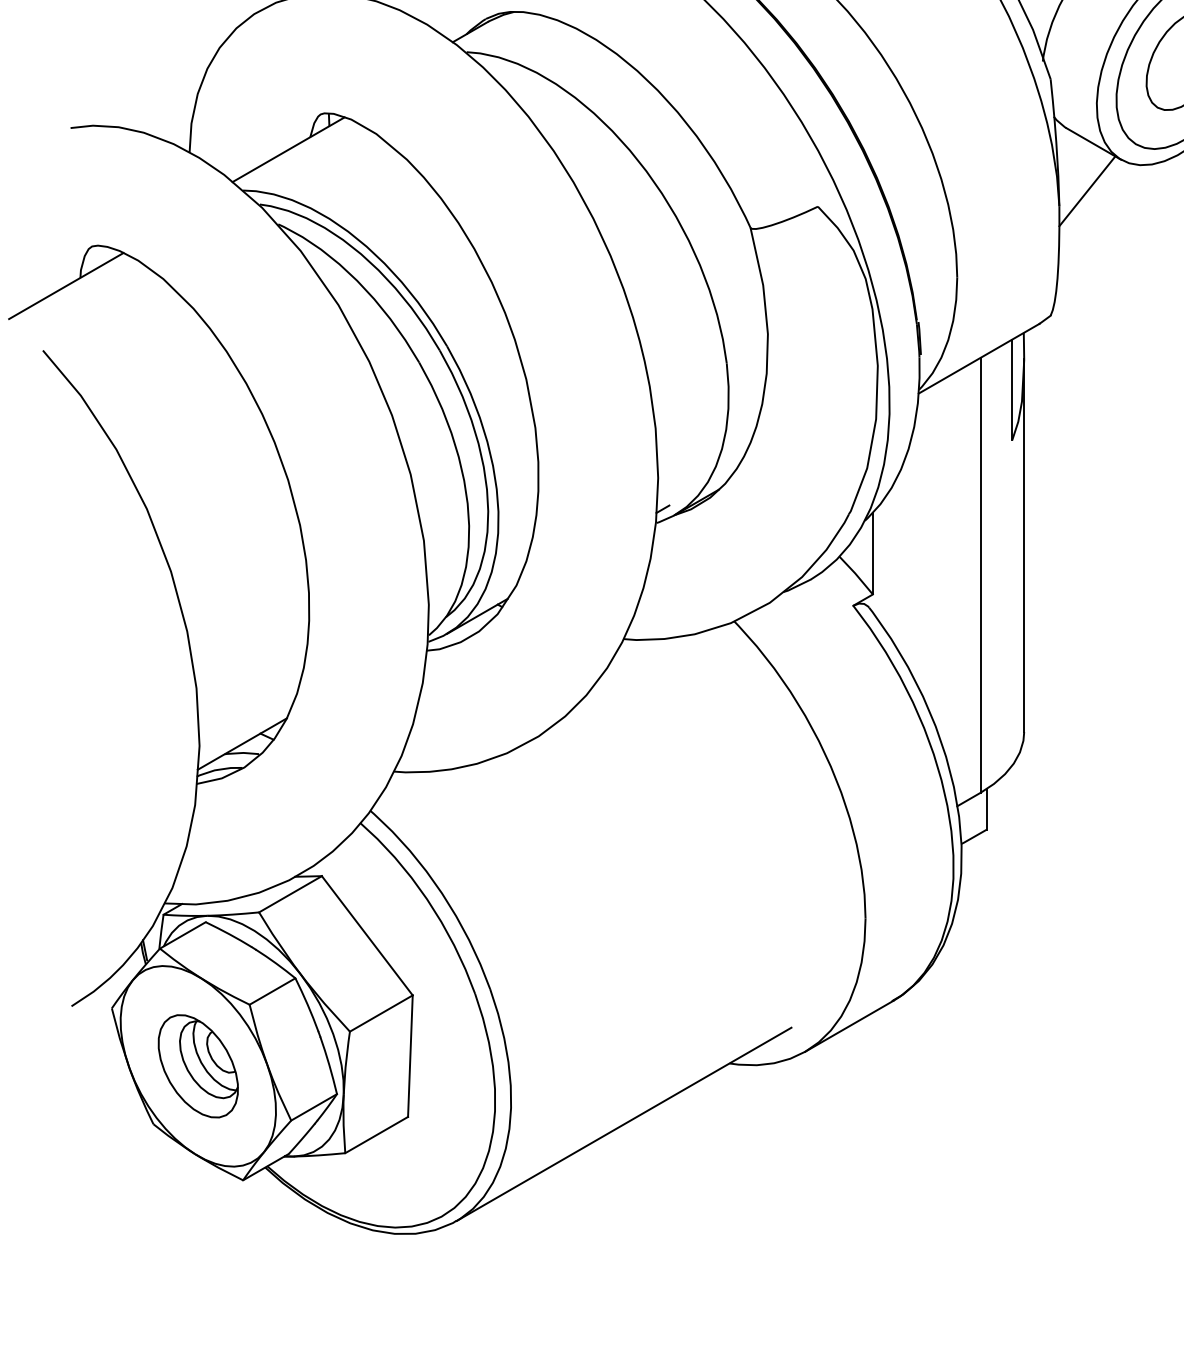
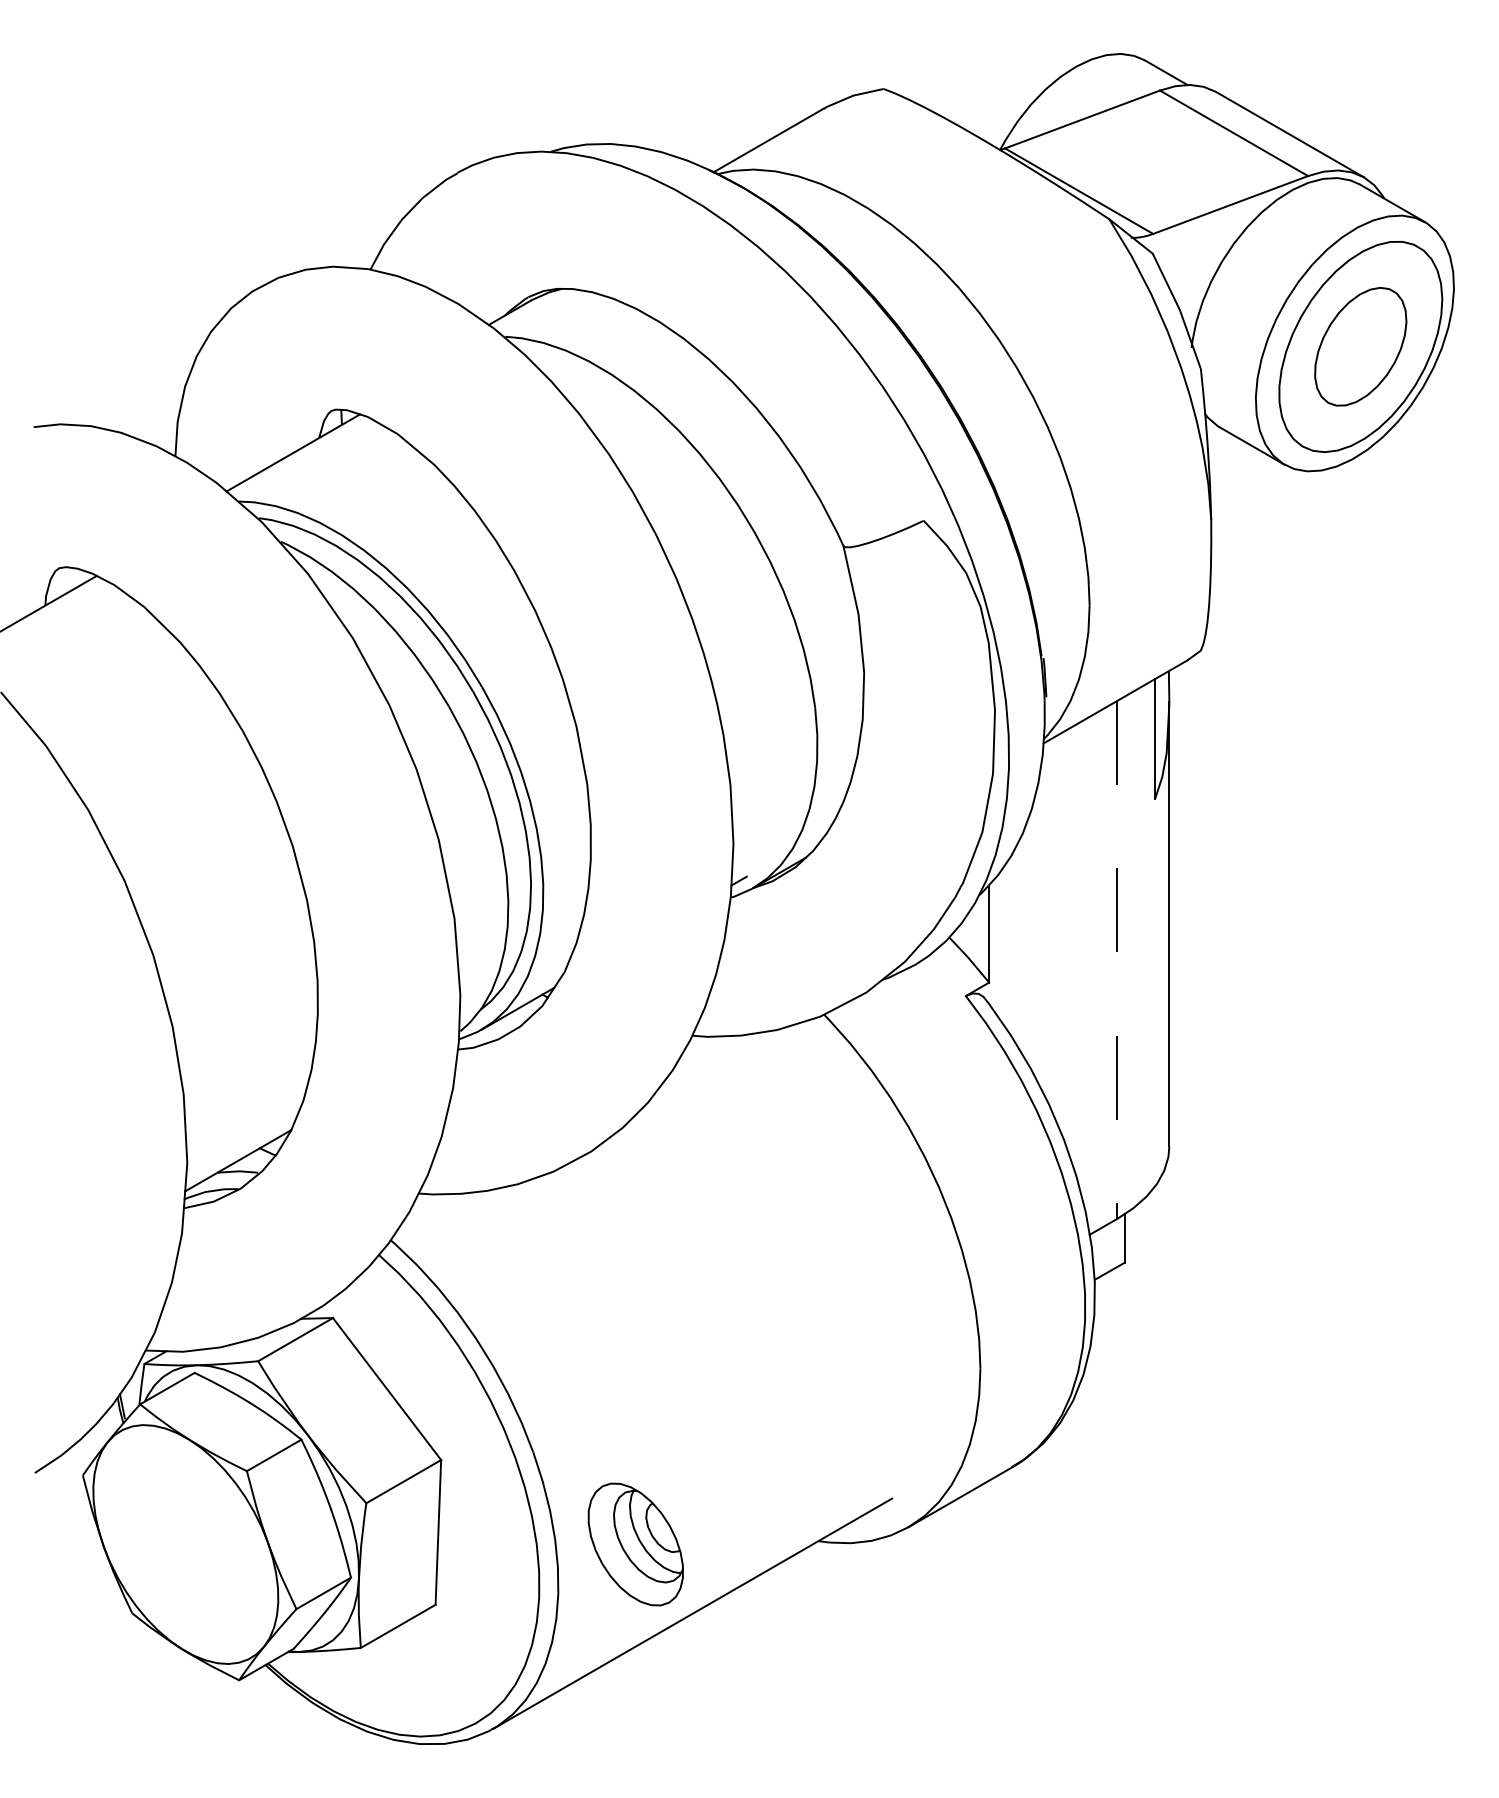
line: (1087, 191) -> (1244, 502), removed
line: (980, 575) -> (1117, 959), solid -> dashed
part: (198, 1066) -> (635, 1544), moved

